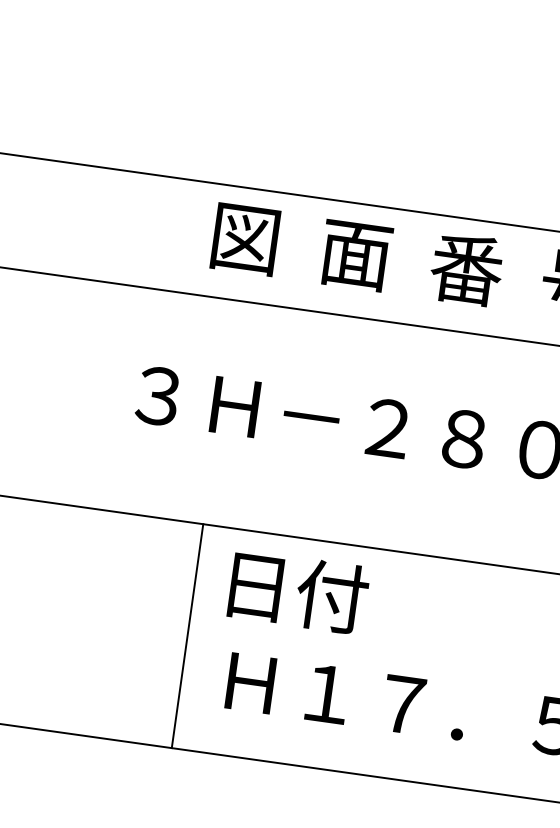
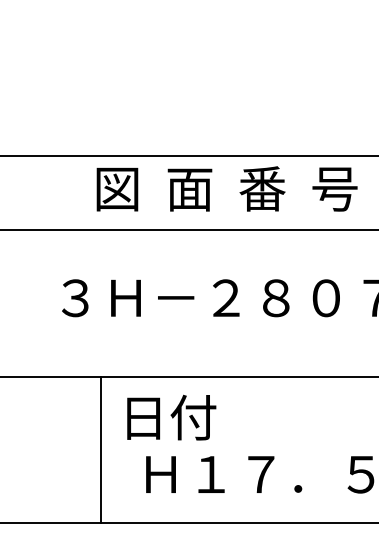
text: (298, 591) -> (171, 417), moved
line: (188, 635) -> (101, 449), moved

